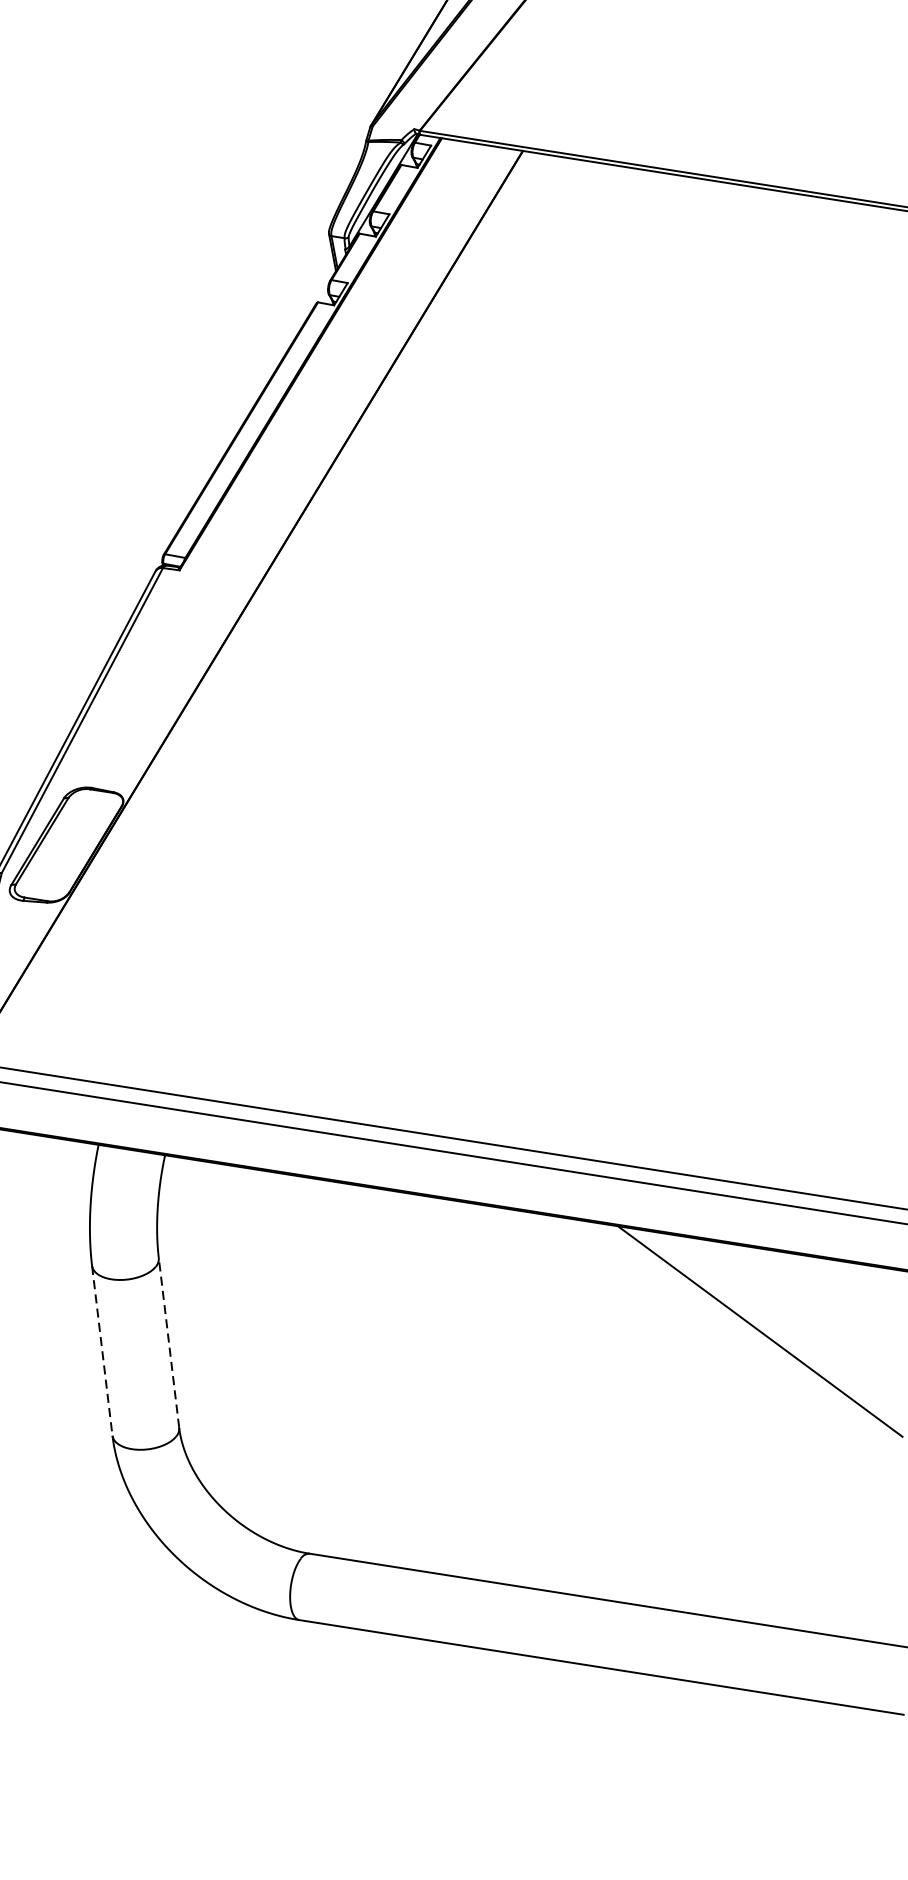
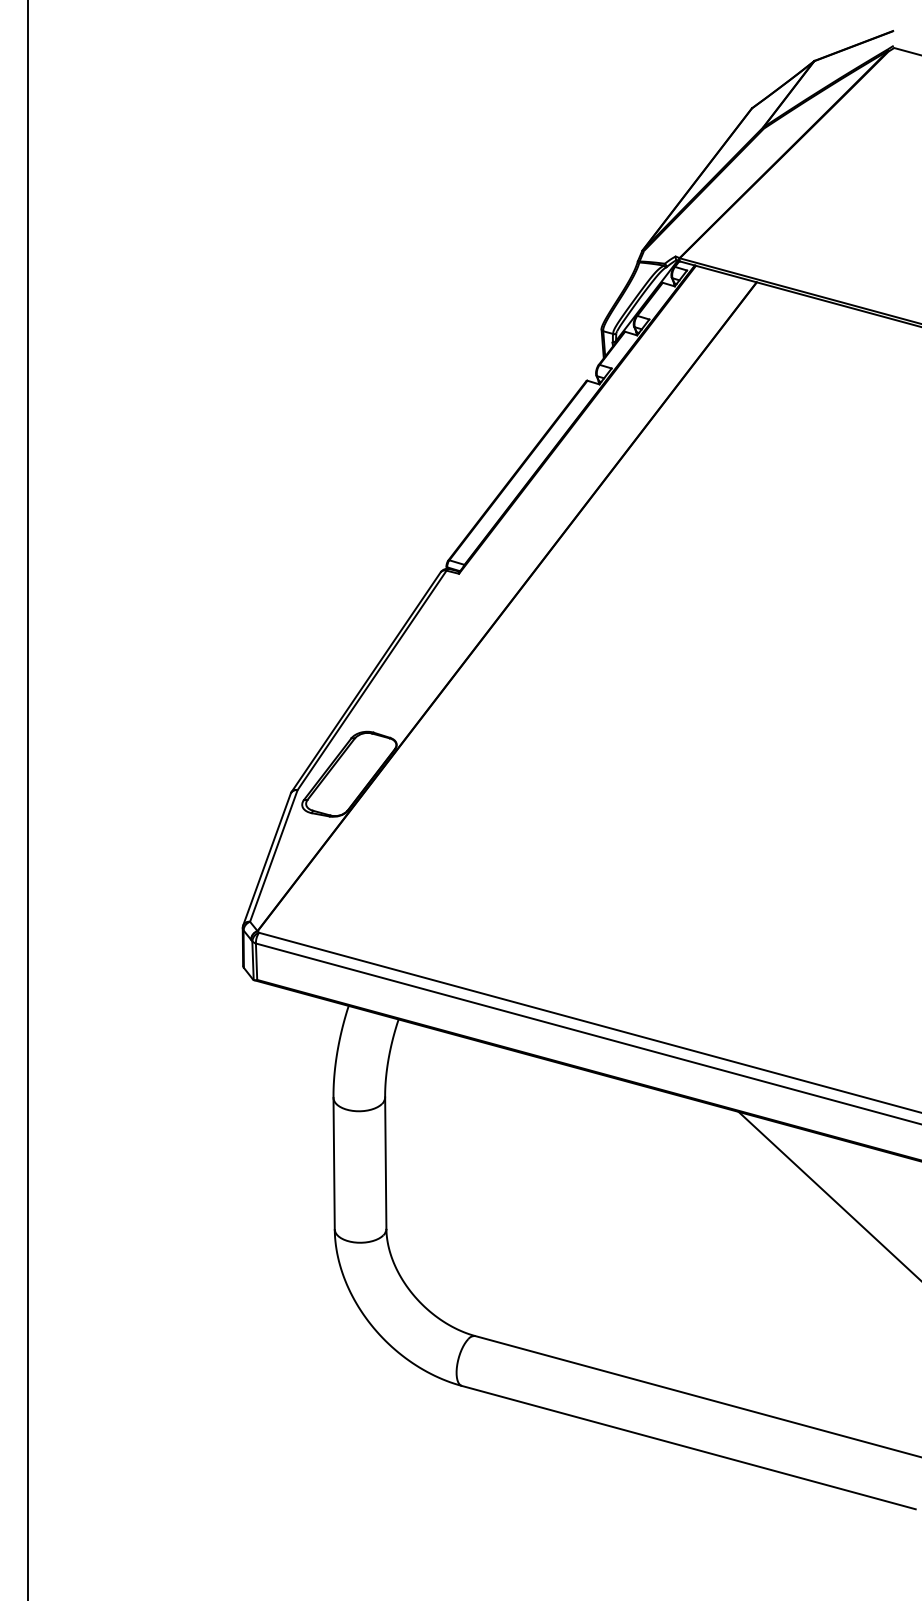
line: (168, 1343) -> (385, 1163), dashed -> solid
line: (102, 1350) -> (334, 1163), dashed -> solid

